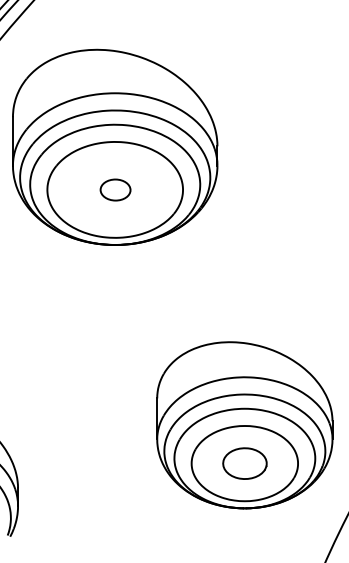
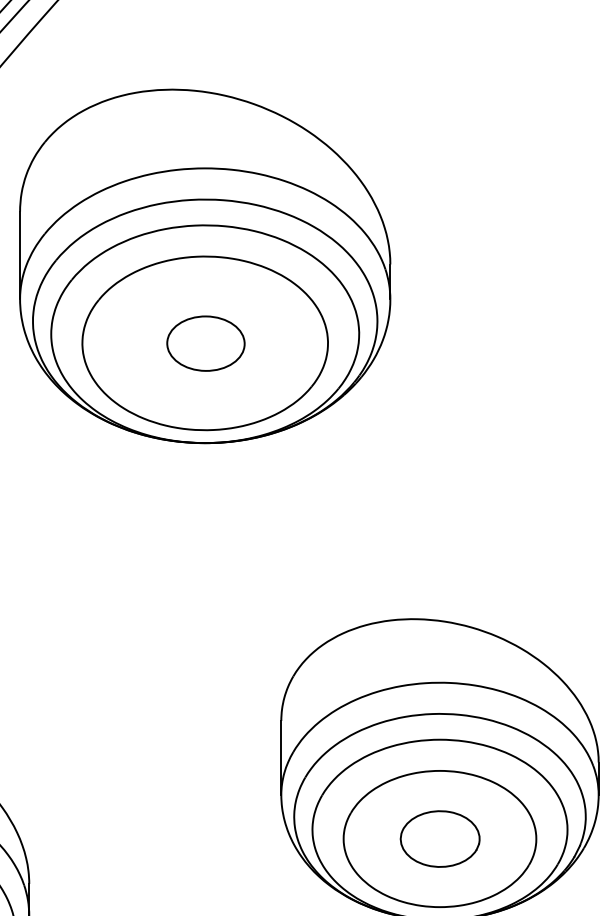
part: (115, 189) -> (205, 342), size x1.43

